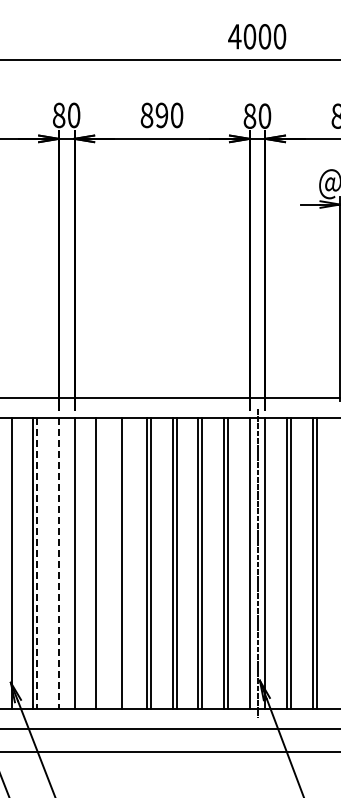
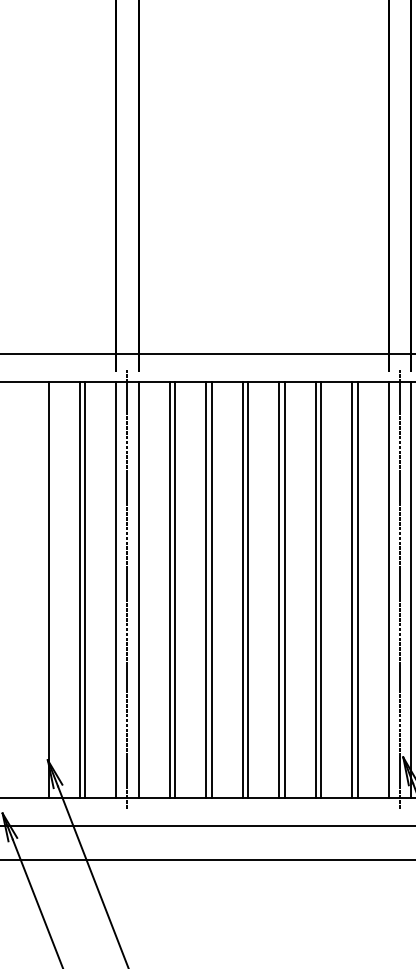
line: (37, 563) -> (85, 590), dashed -> solid
line: (58, 563) -> (115, 590), dashed -> solid
line: (66, 563) -> (127, 590), added
line: (100, 563) -> (175, 590), added
line: (125, 563) -> (211, 590), added

